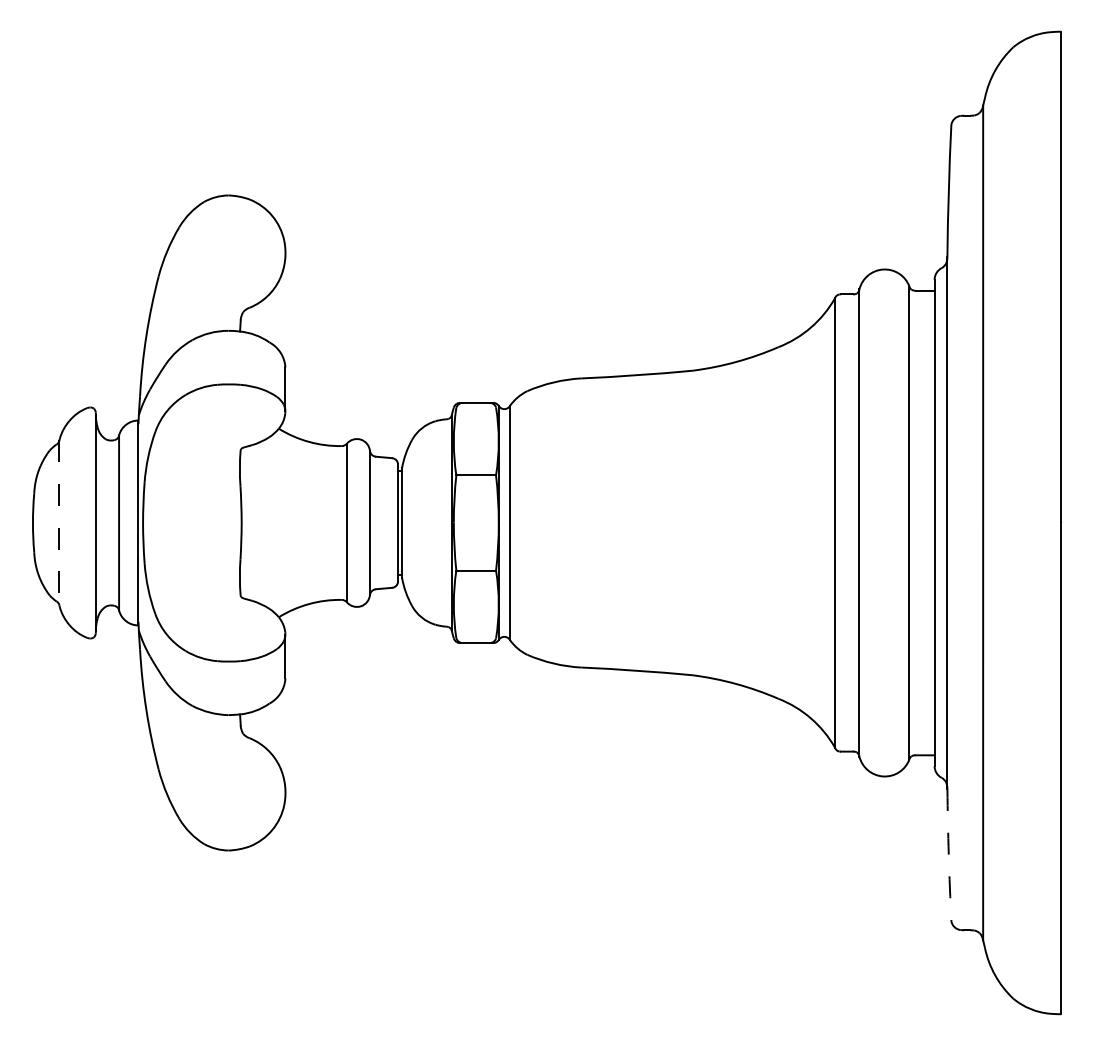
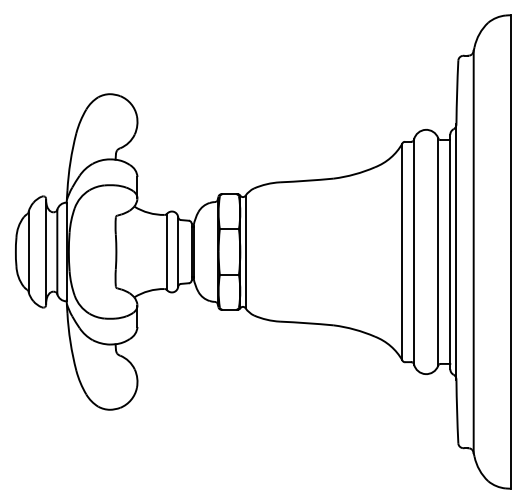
line: (59, 521) -> (28, 251), dashed -> solid
arc: (949, 856) -> (457, 412), dashed -> solid

